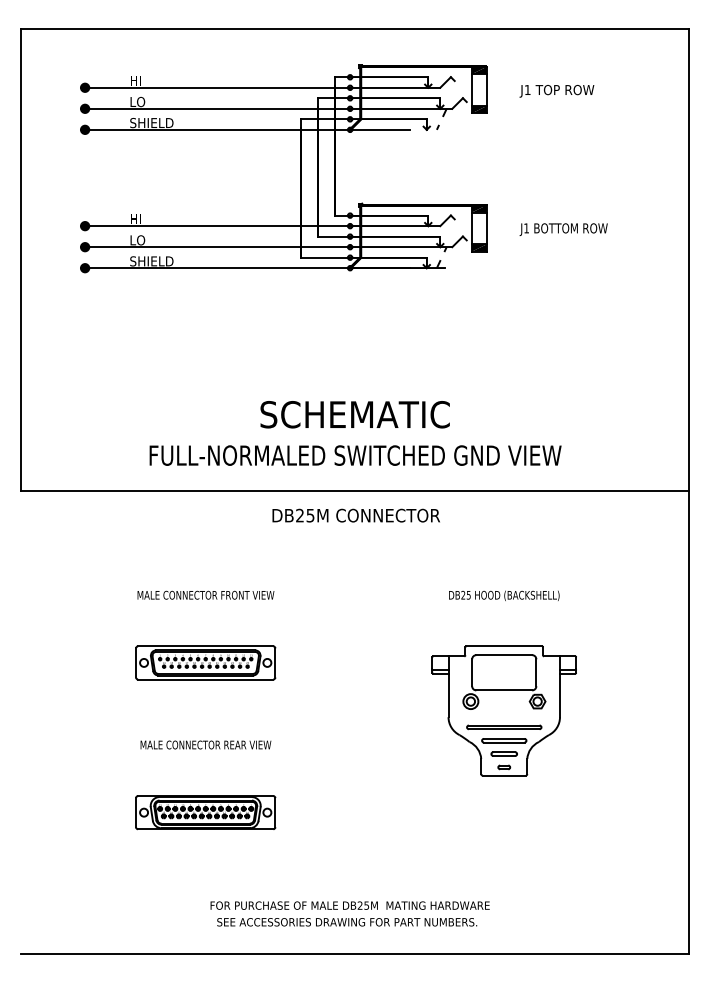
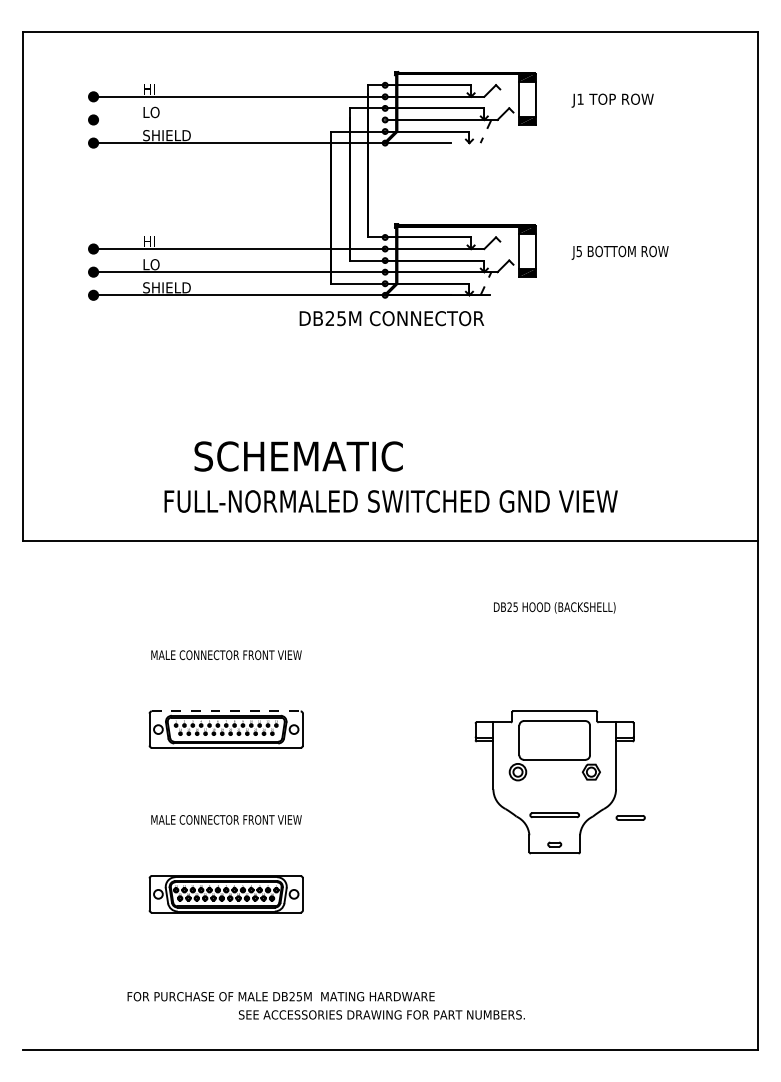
line: (219, 108) -> (241, 119), removed
text: (525, 228) -> (578, 251), J1 -> J5
text: (355, 414) -> (298, 456), moved
text: (355, 515) -> (391, 318), moved
text: (504, 595) -> (554, 607), moved
line: (205, 646) -> (226, 711), solid -> dashed
part: (504, 727) -> (554, 800), removed
text: (205, 744) -> (226, 819), MALE CONNECTOR REAR VIEW -> MALE CONNECTOR FRONT VIEW
part: (504, 753) -> (630, 817), moved
text: (349, 905) -> (280, 996), moved

